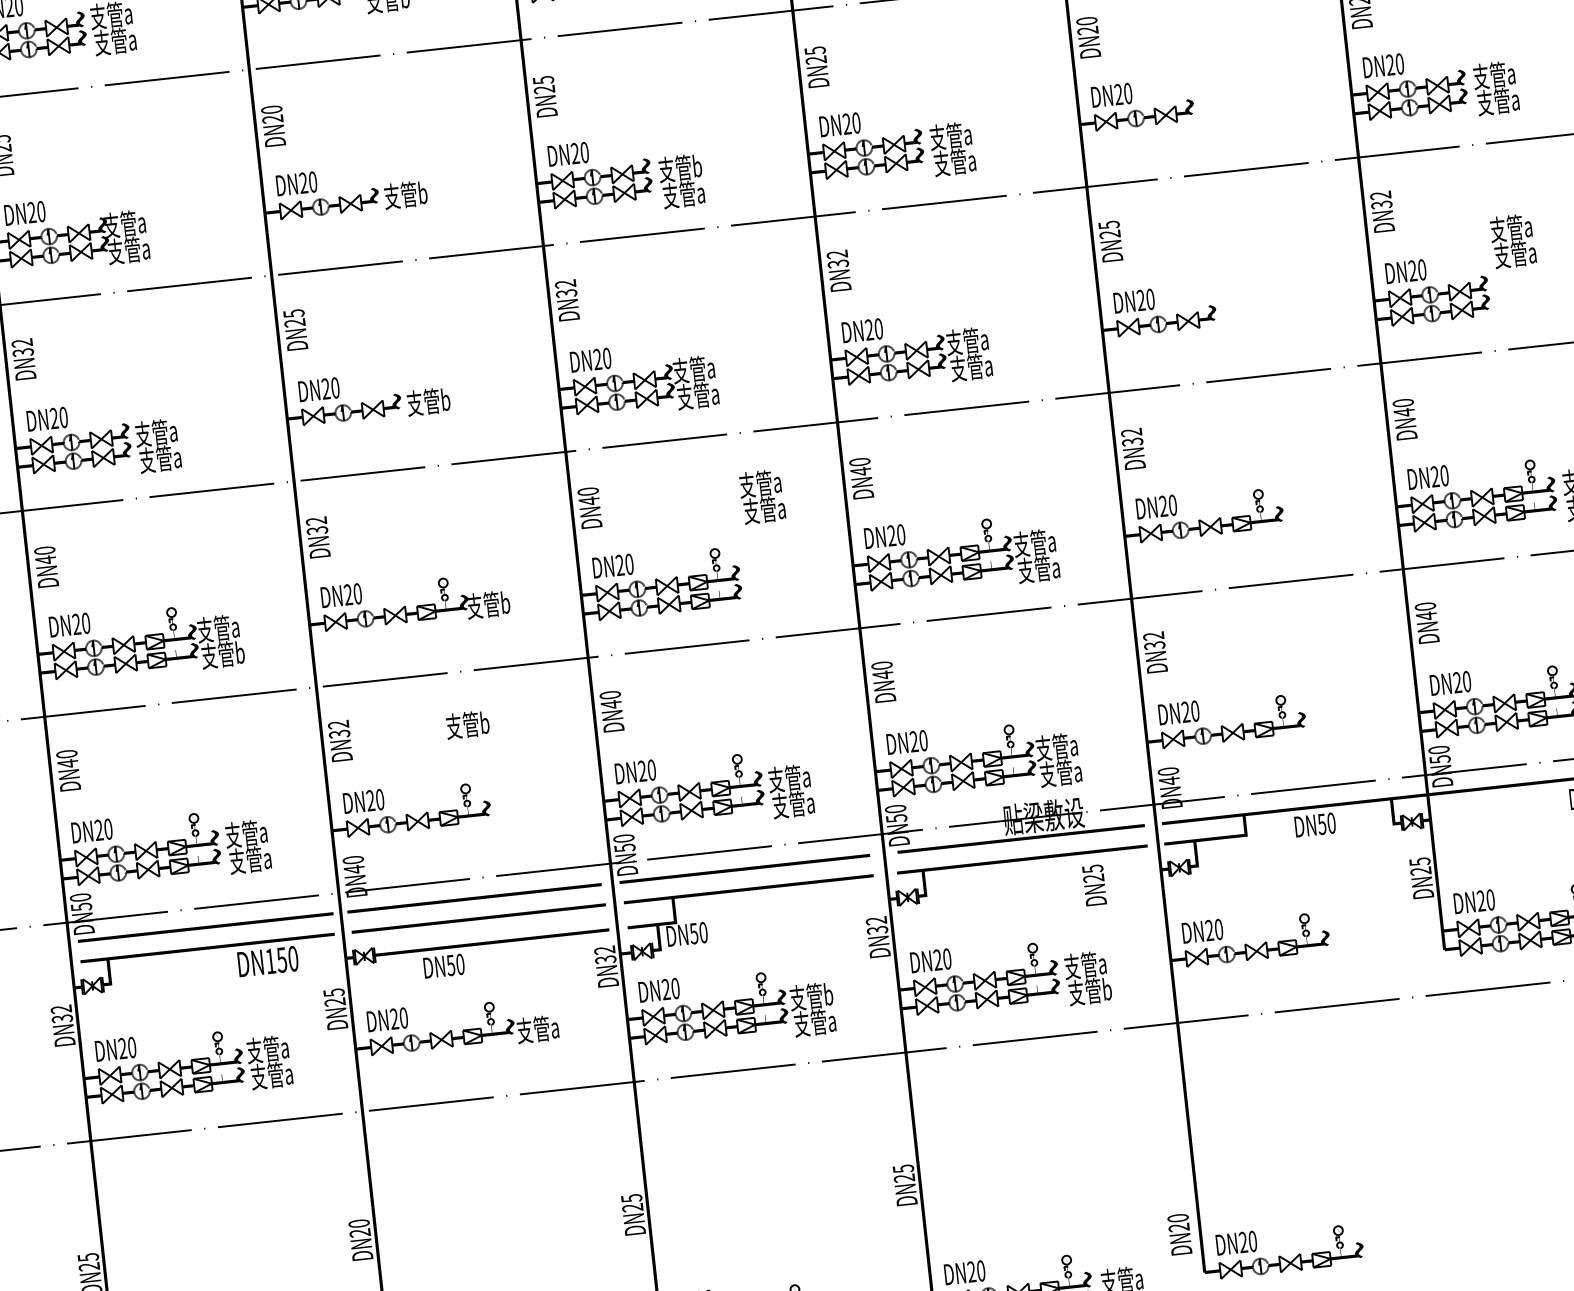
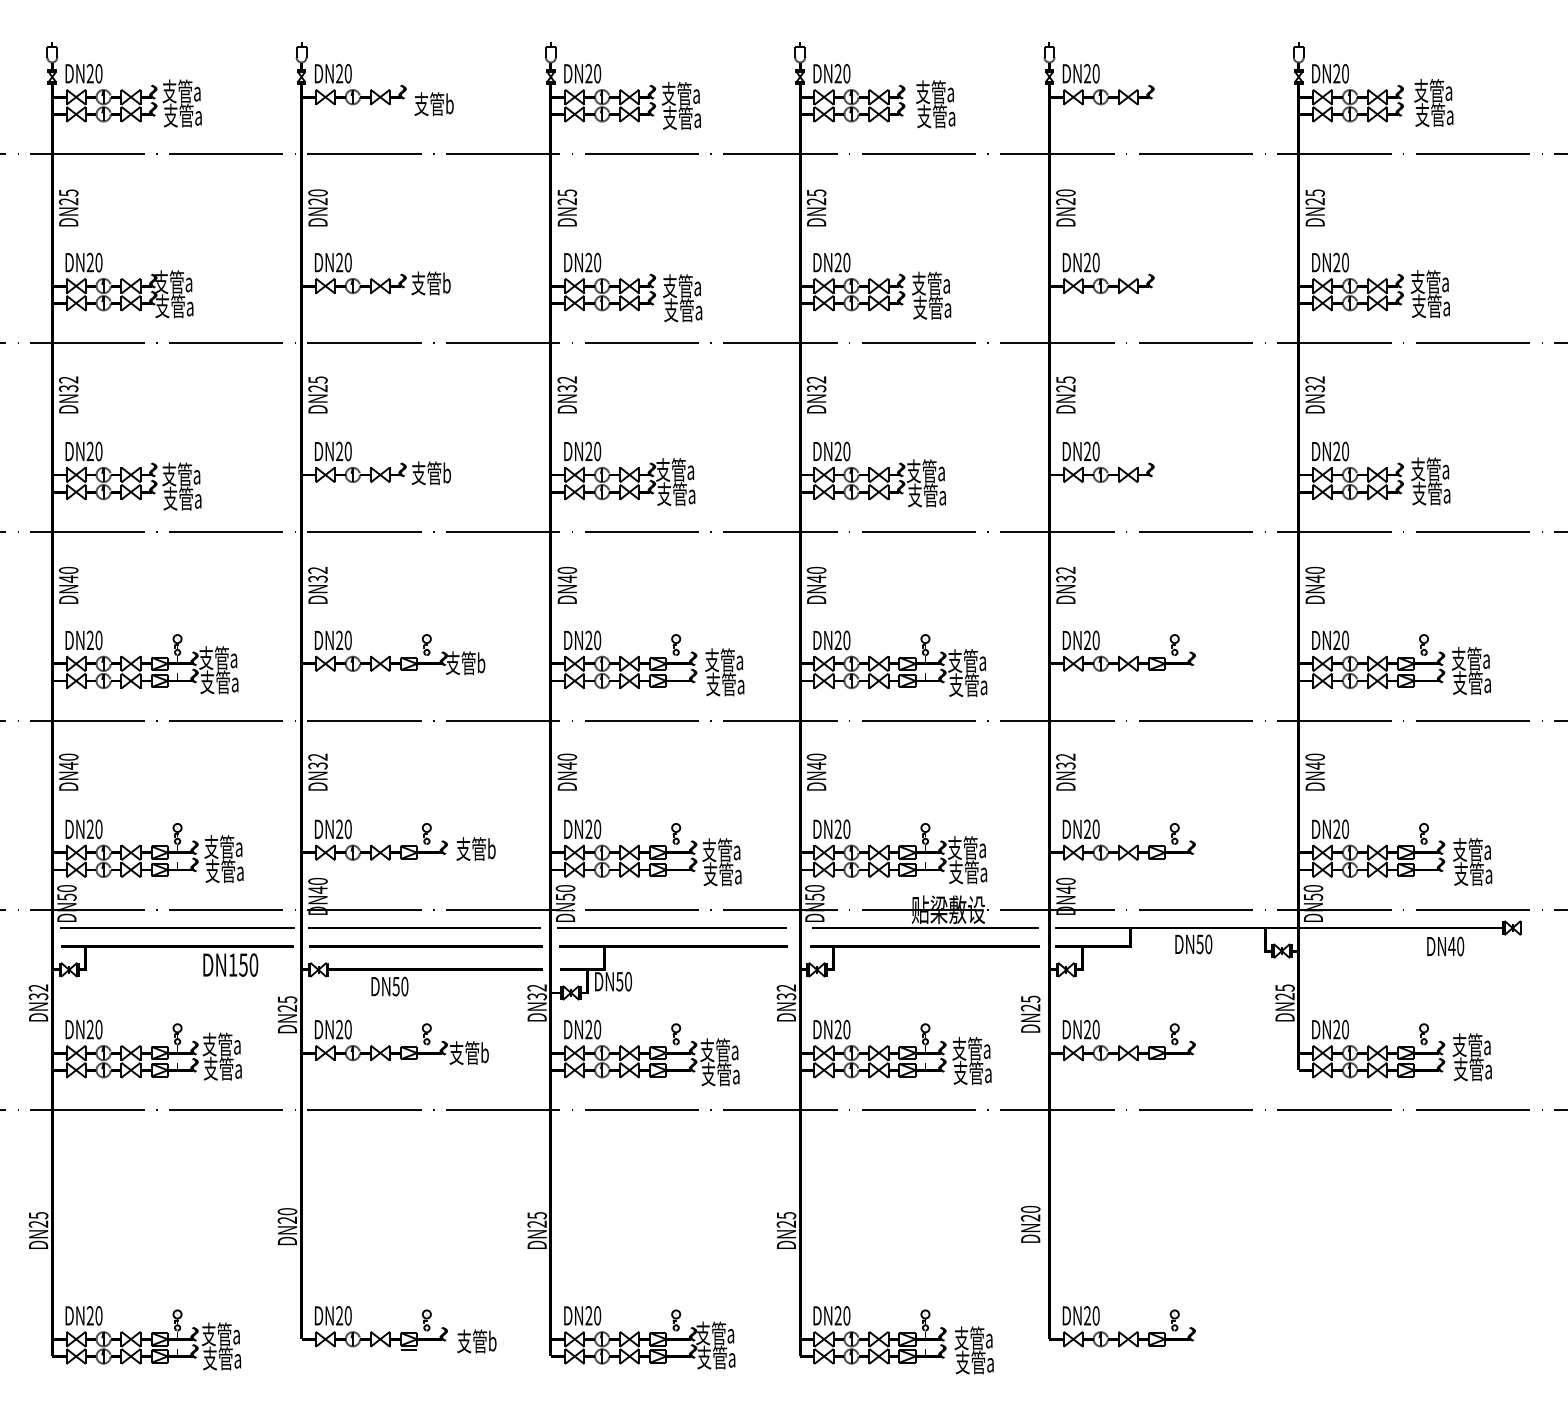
text: (697, 165) -> (698, 285), 支管b -> 支管a
text: (1512, 241) -> (1430, 481), moved
text: (762, 497) -> (724, 672), moved
text: (239, 651) -> (235, 681), 支管b -> 支管a
text: (467, 724) -> (475, 848), moved
text: (1094, 884) -> (1030, 1013), moved
text: (1106, 988) -> (988, 1072), 支管b -> 支管a
text: (828, 993) -> (735, 1049), 支管b -> 支管a
text: (555, 1026) -> (484, 1052), 支管a -> 支管b
text: (1179, 1233) -> (1030, 1223), moved

